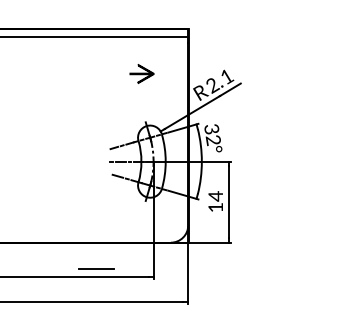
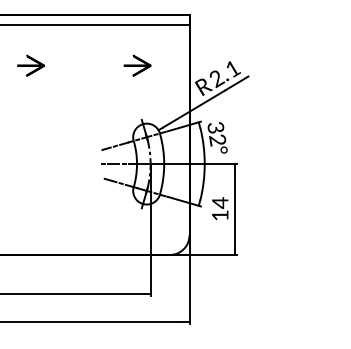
part: (46, 73) -> (30, 65), added
line: (95, 268) -> (85, 283), removed

